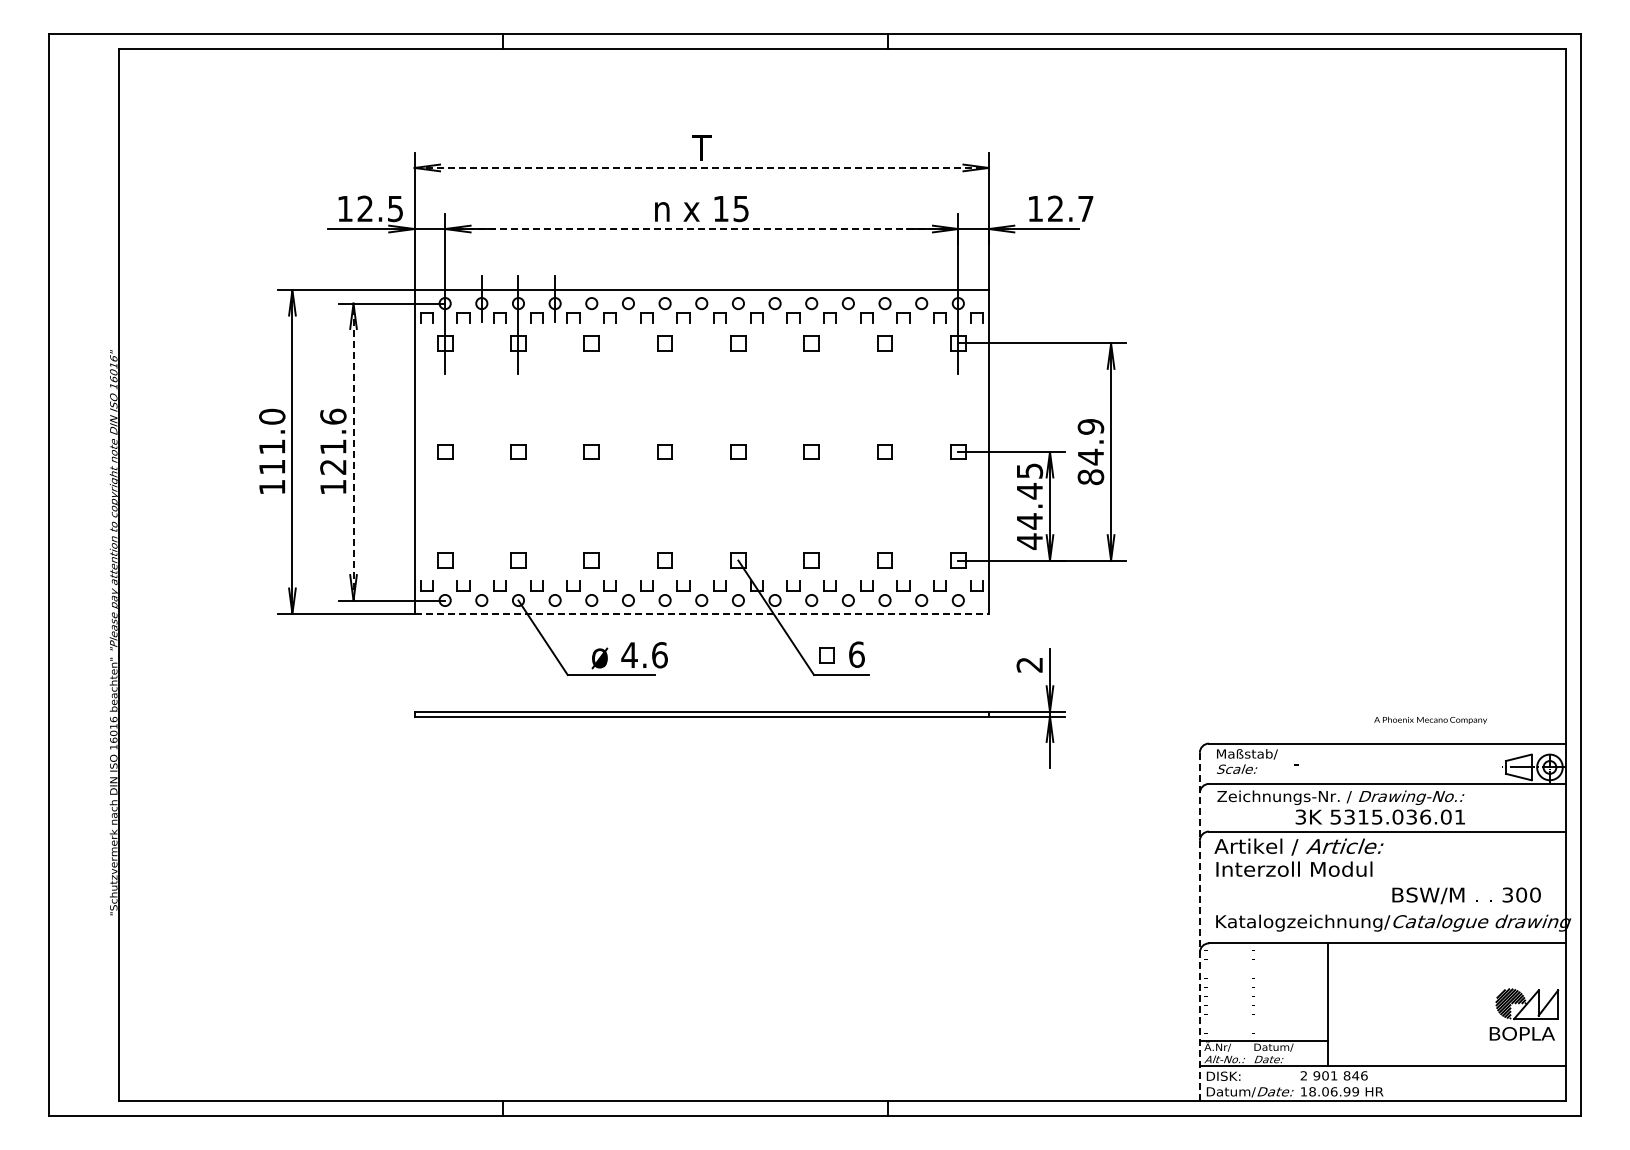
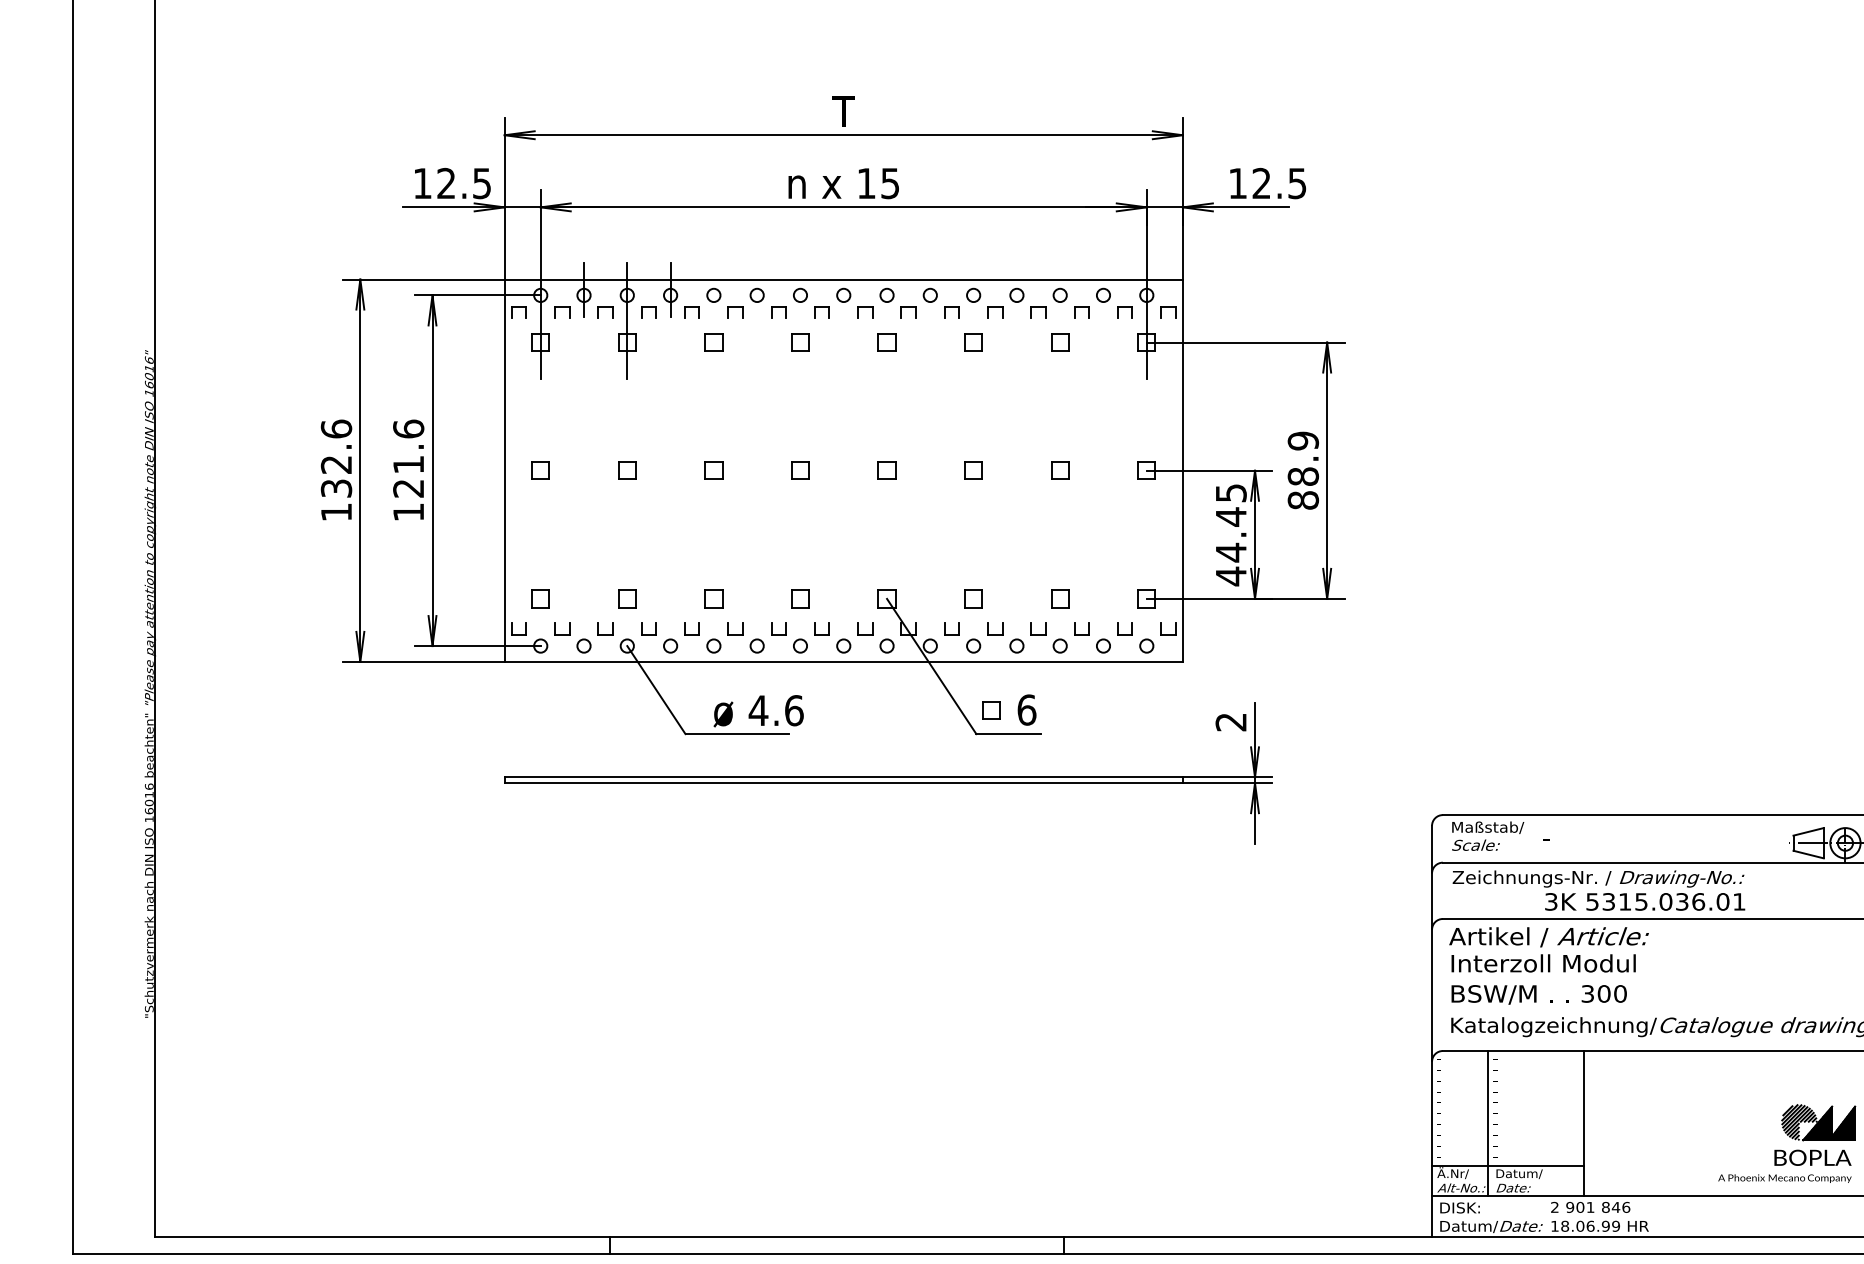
line: (702, 167) -> (844, 134), dashed -> solid
text: (1085, 209) -> (1296, 184), 12.7 -> 12.5
line: (701, 229) -> (843, 207), dashed -> solid
text: (272, 441) -> (336, 458), 111.0 -> 132.6
line: (353, 451) -> (432, 470), dashed -> solid
text: (1090, 456) -> (1302, 476), 84.9 -> 88.9
line: (702, 613) -> (844, 661), dashed -> solid
text: (1430, 720) -> (1784, 1178), moved
text: (1466, 895) -> (1539, 994), moved
line: (1199, 927) -> (1431, 1032), dashed -> solid
line: (1247, 1004) -> (1488, 1123), added
hatch: (1536, 1004) -> (1829, 1123), added

